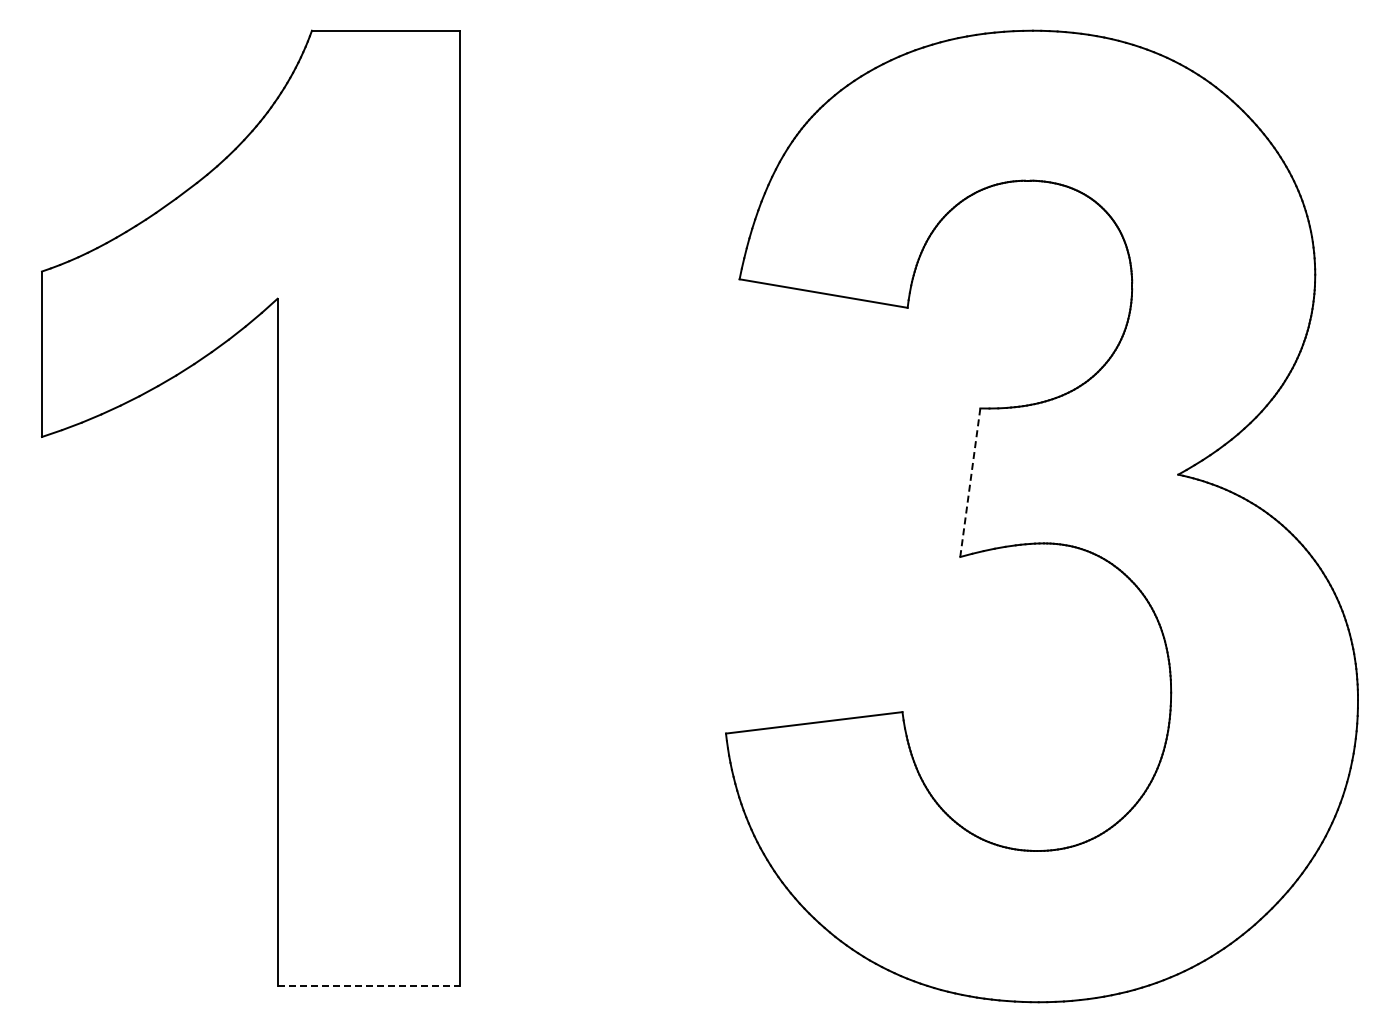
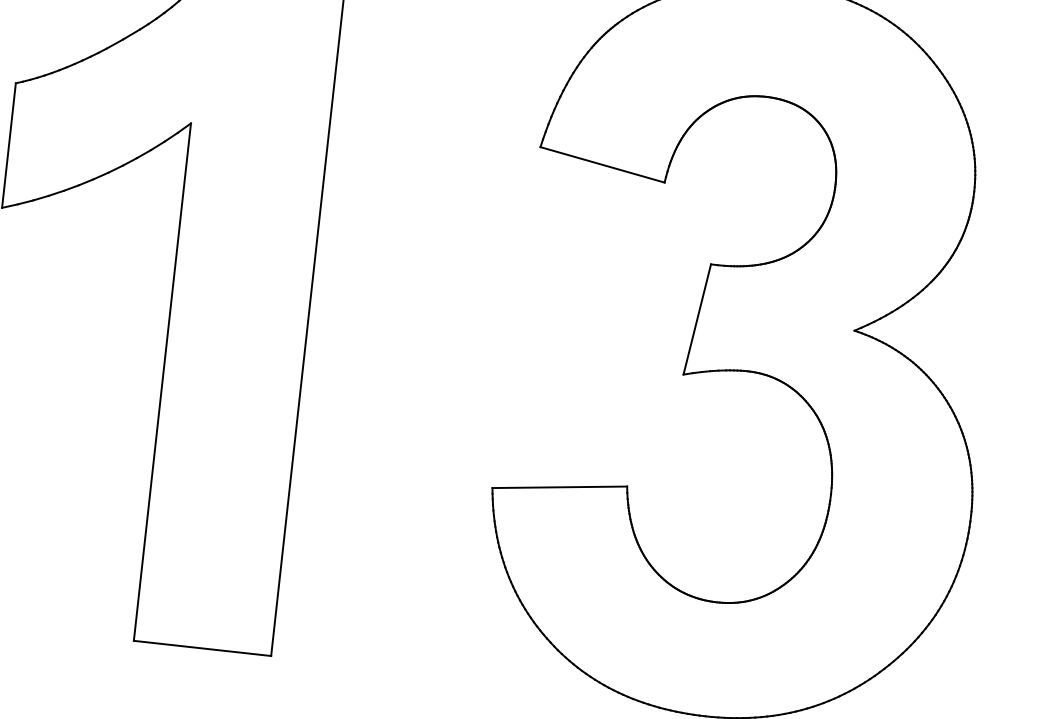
line: (970, 482) -> (697, 319), dashed -> solid
line: (369, 986) -> (203, 648), dashed -> solid

